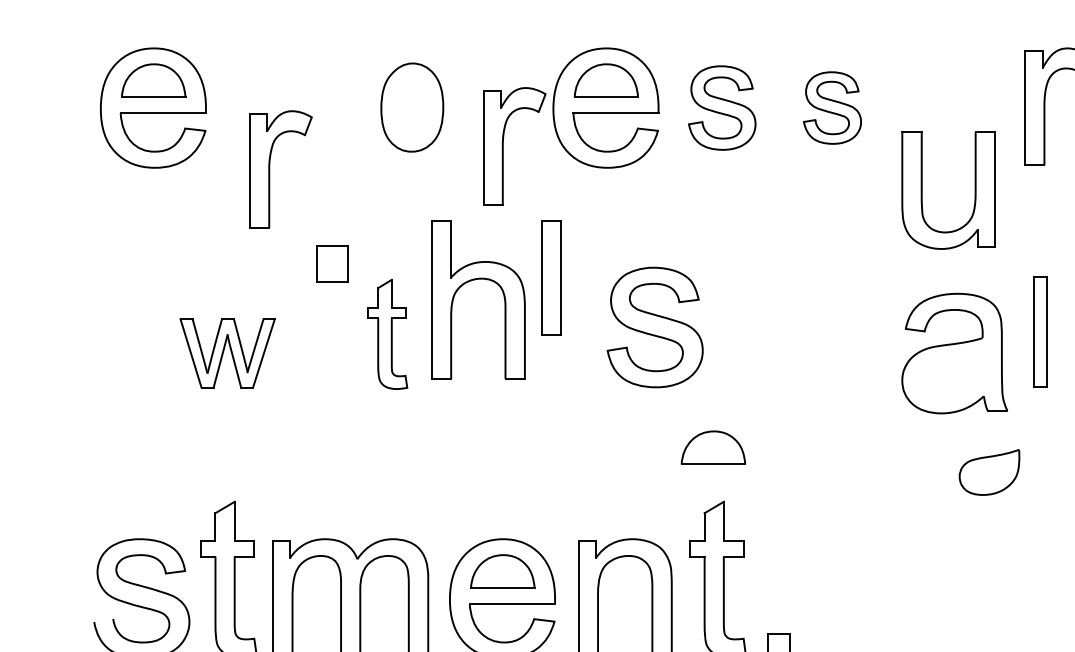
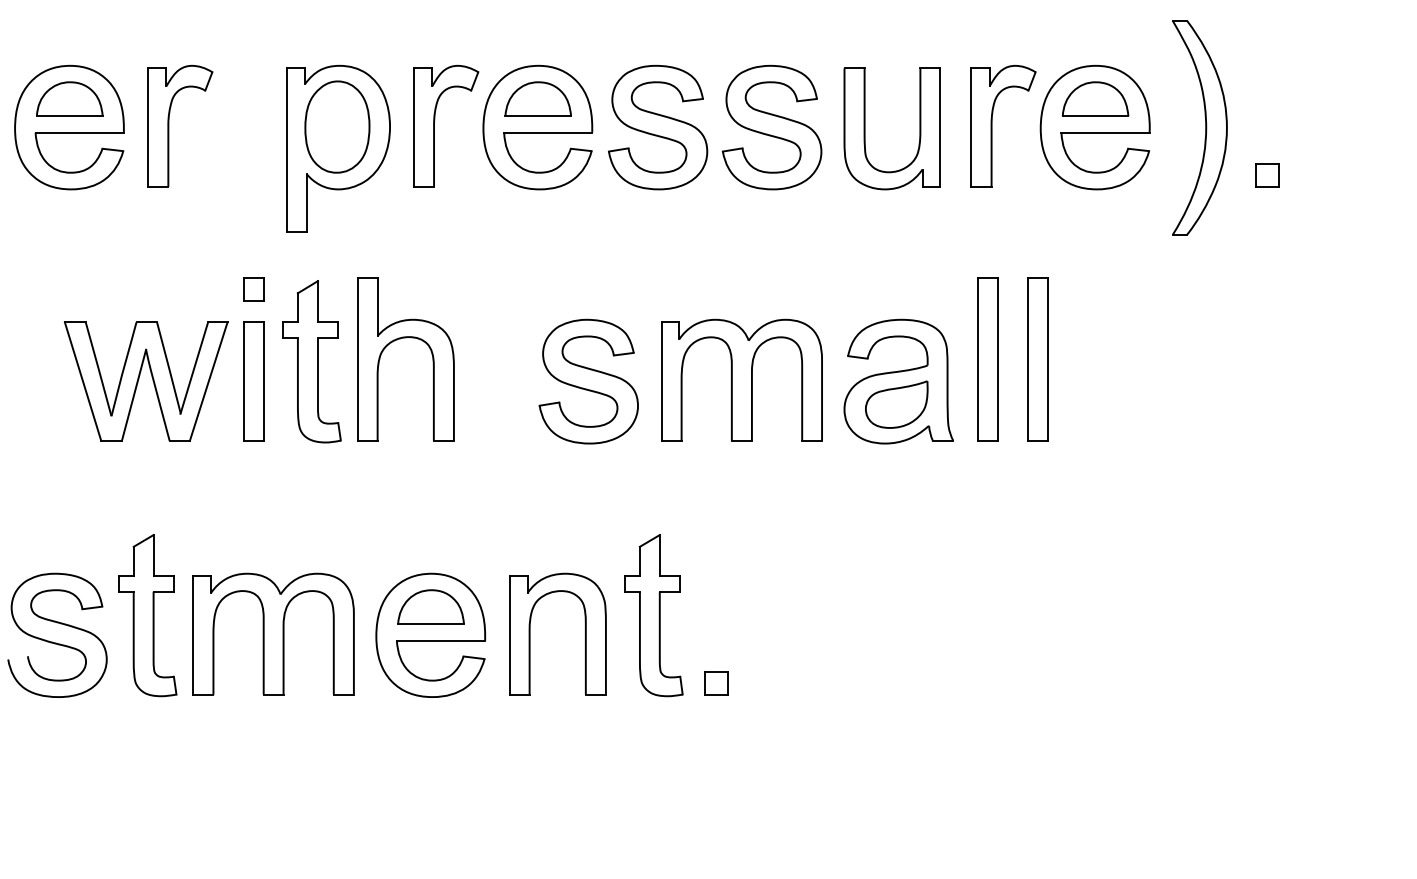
part: (722, 108) -> (658, 127), size x1.43
part: (832, 108) -> (772, 127), size x1.67
part: (413, 128) -> (338, 148), added
part: (503, 145) -> (434, 125), moved
part: (270, 169) -> (169, 126), moved
part: (922, 190) -> (865, 128), moved
part: (331, 264) -> (253, 289), size x0.62
part: (550, 278) -> (253, 381), moved
part: (473, 280) -> (400, 339), moved
part: (654, 327) -> (588, 381), moved
part: (1040, 332) -> (987, 359), size x1.43
part: (387, 334) -> (311, 361), size x1.43
part: (802, 351) -> (741, 379), added
part: (227, 353) -> (146, 381), size x1.67
part: (712, 447) -> (648, 478), removed
part: (989, 472) -> (896, 404), moved

